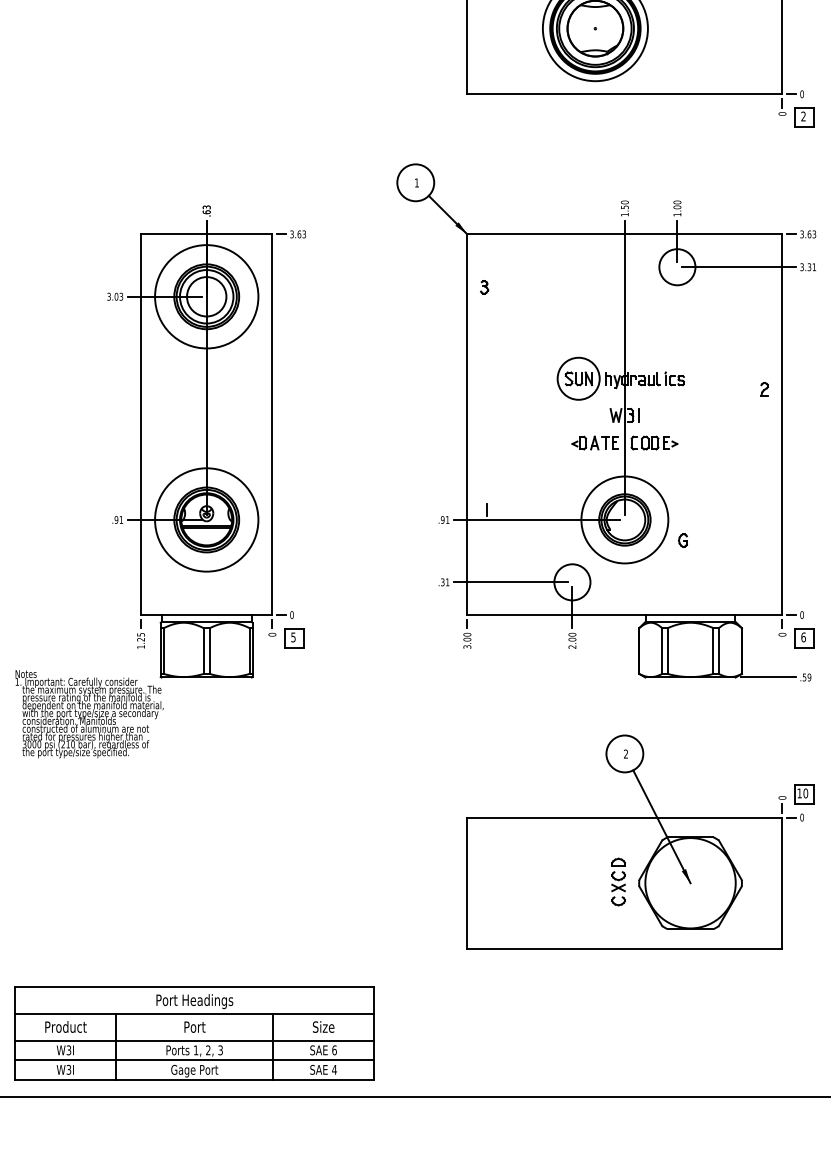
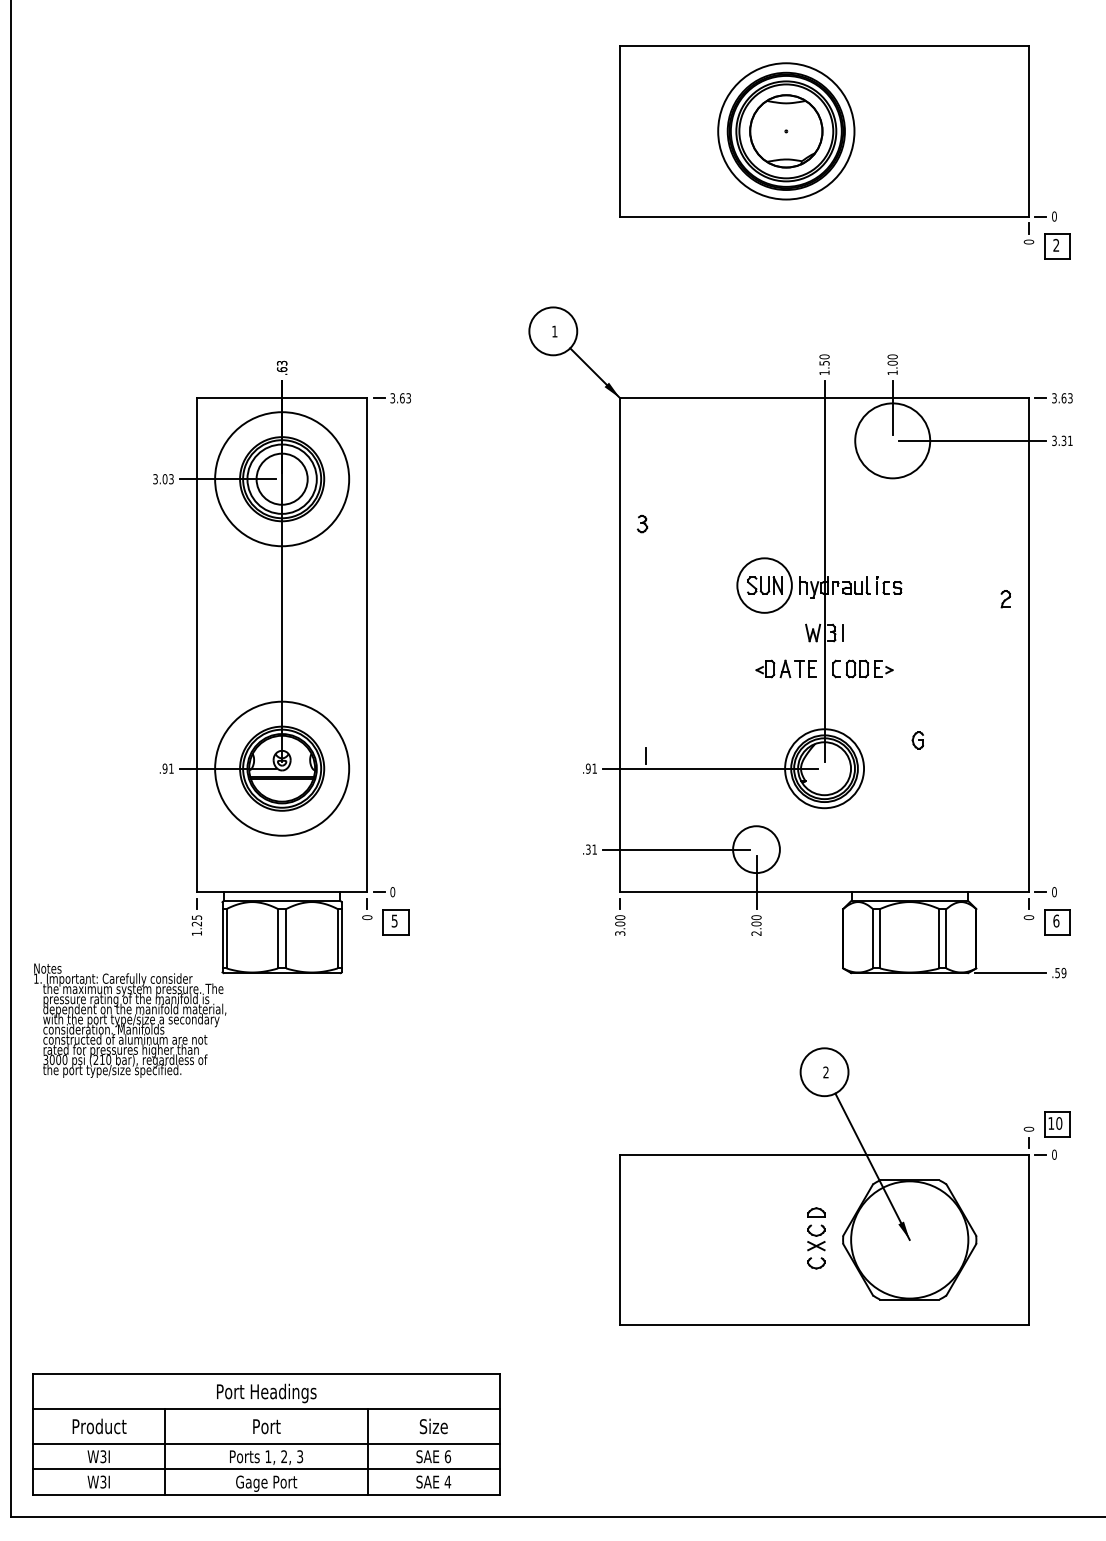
circle: (677, 266) -> (892, 440), size x1.6
part: (484, 286) -> (642, 523), moved
circle: (624, 519) -> (824, 768), size x0.7
part: (682, 540) -> (917, 740), moved

